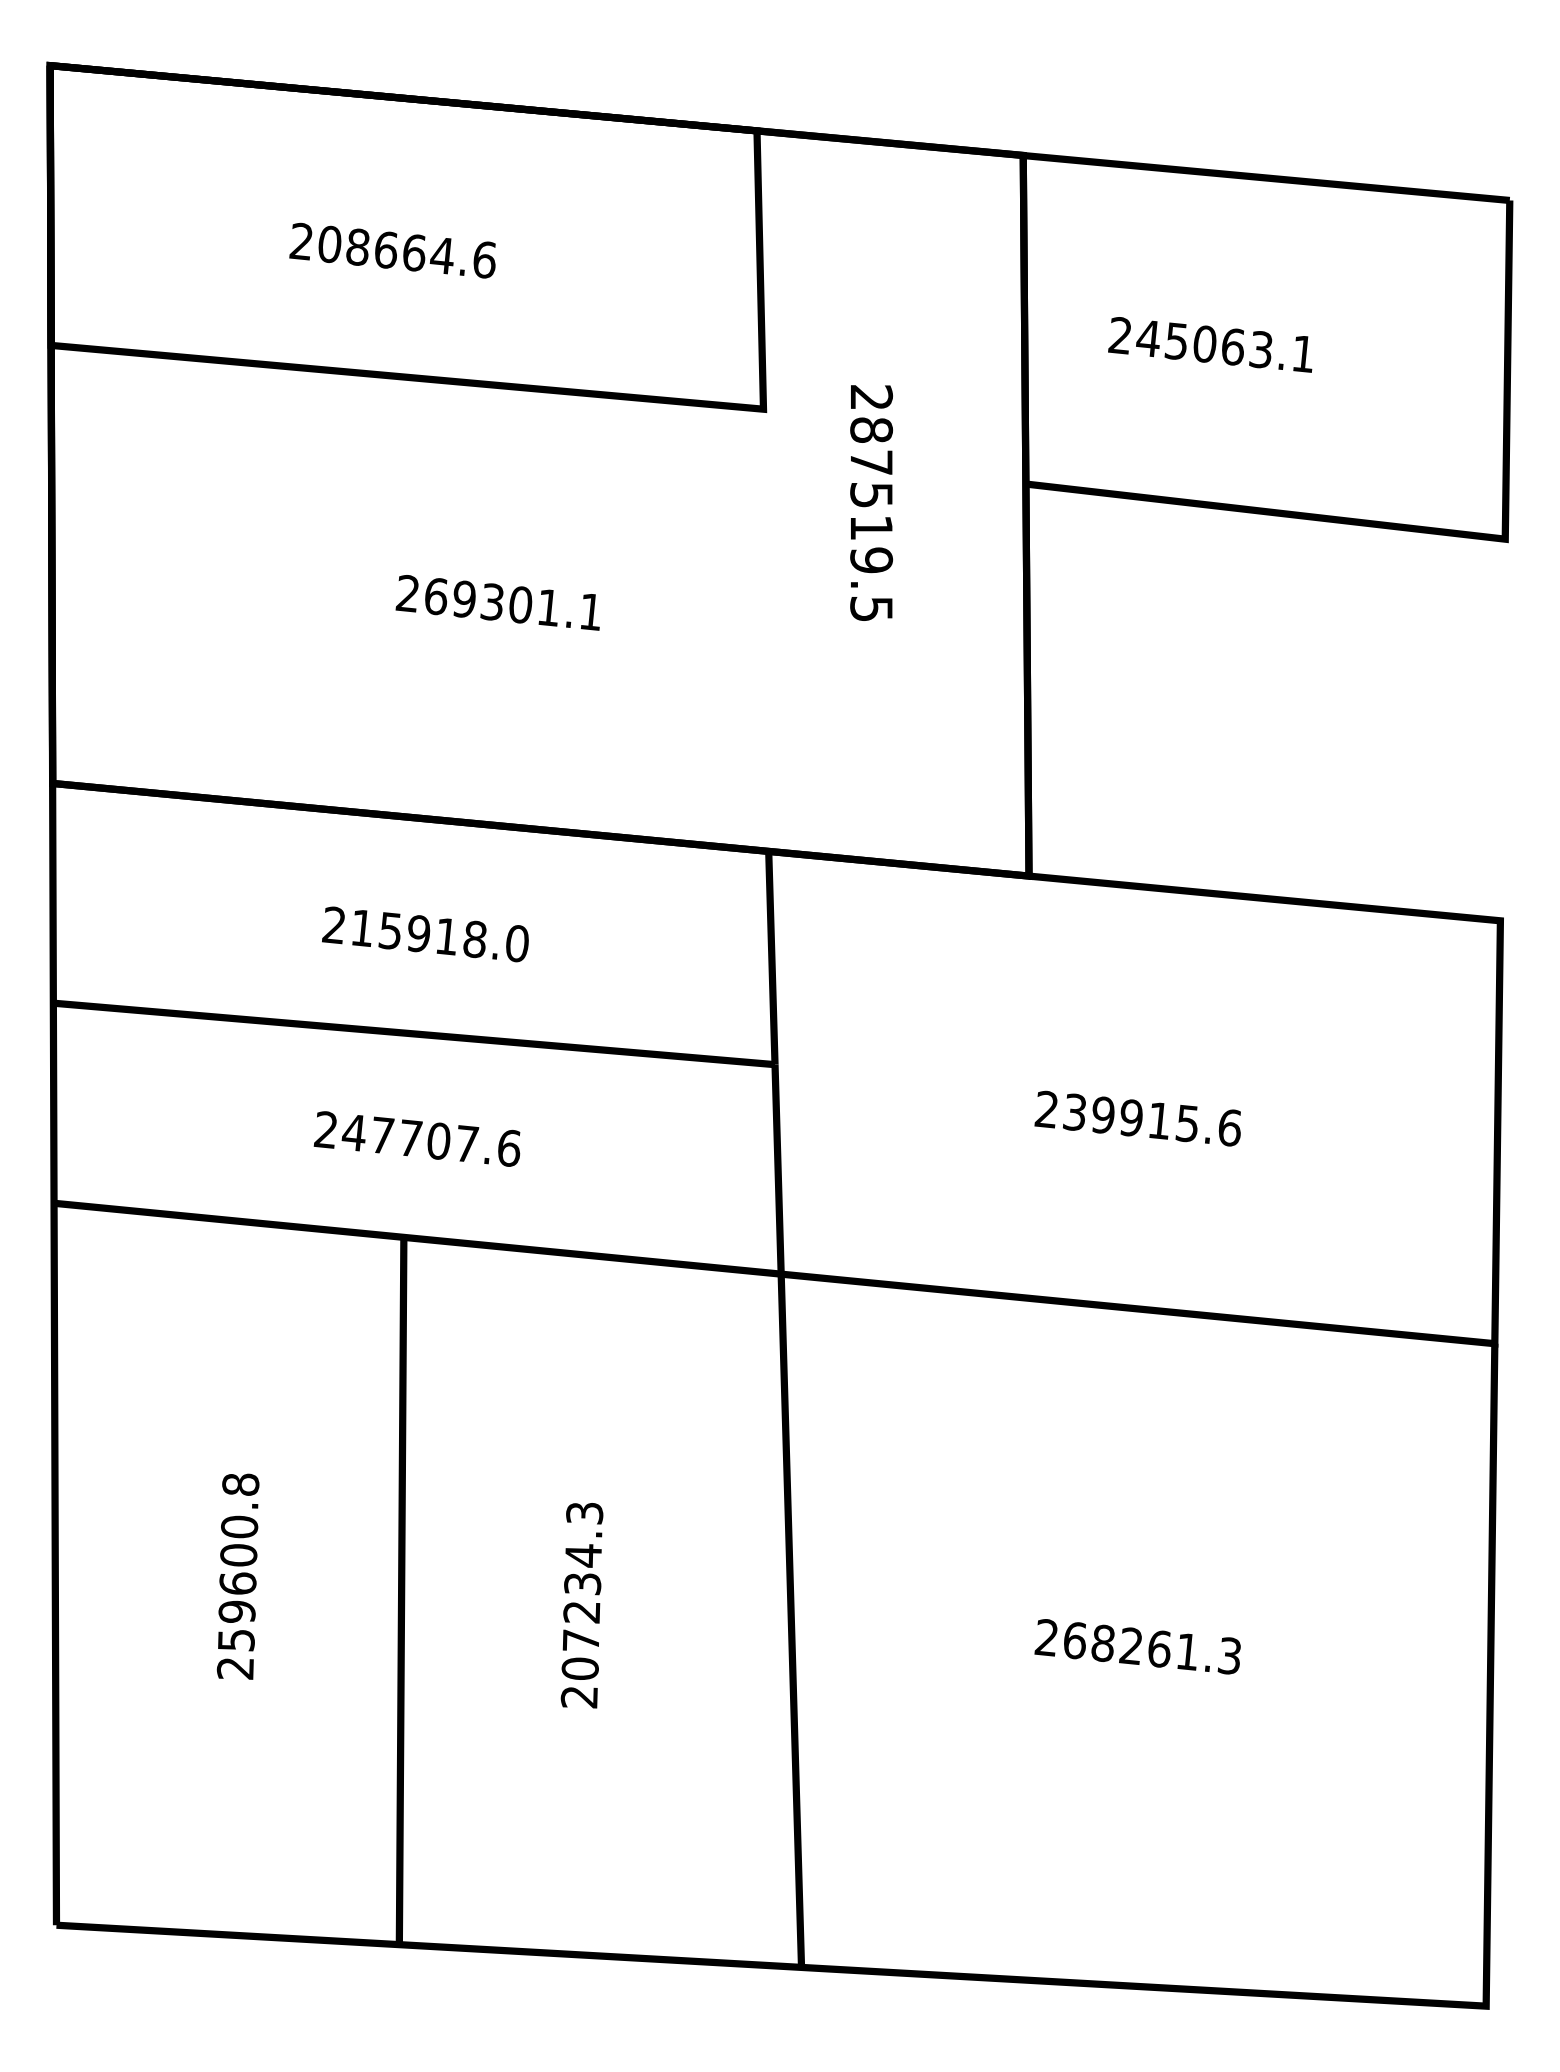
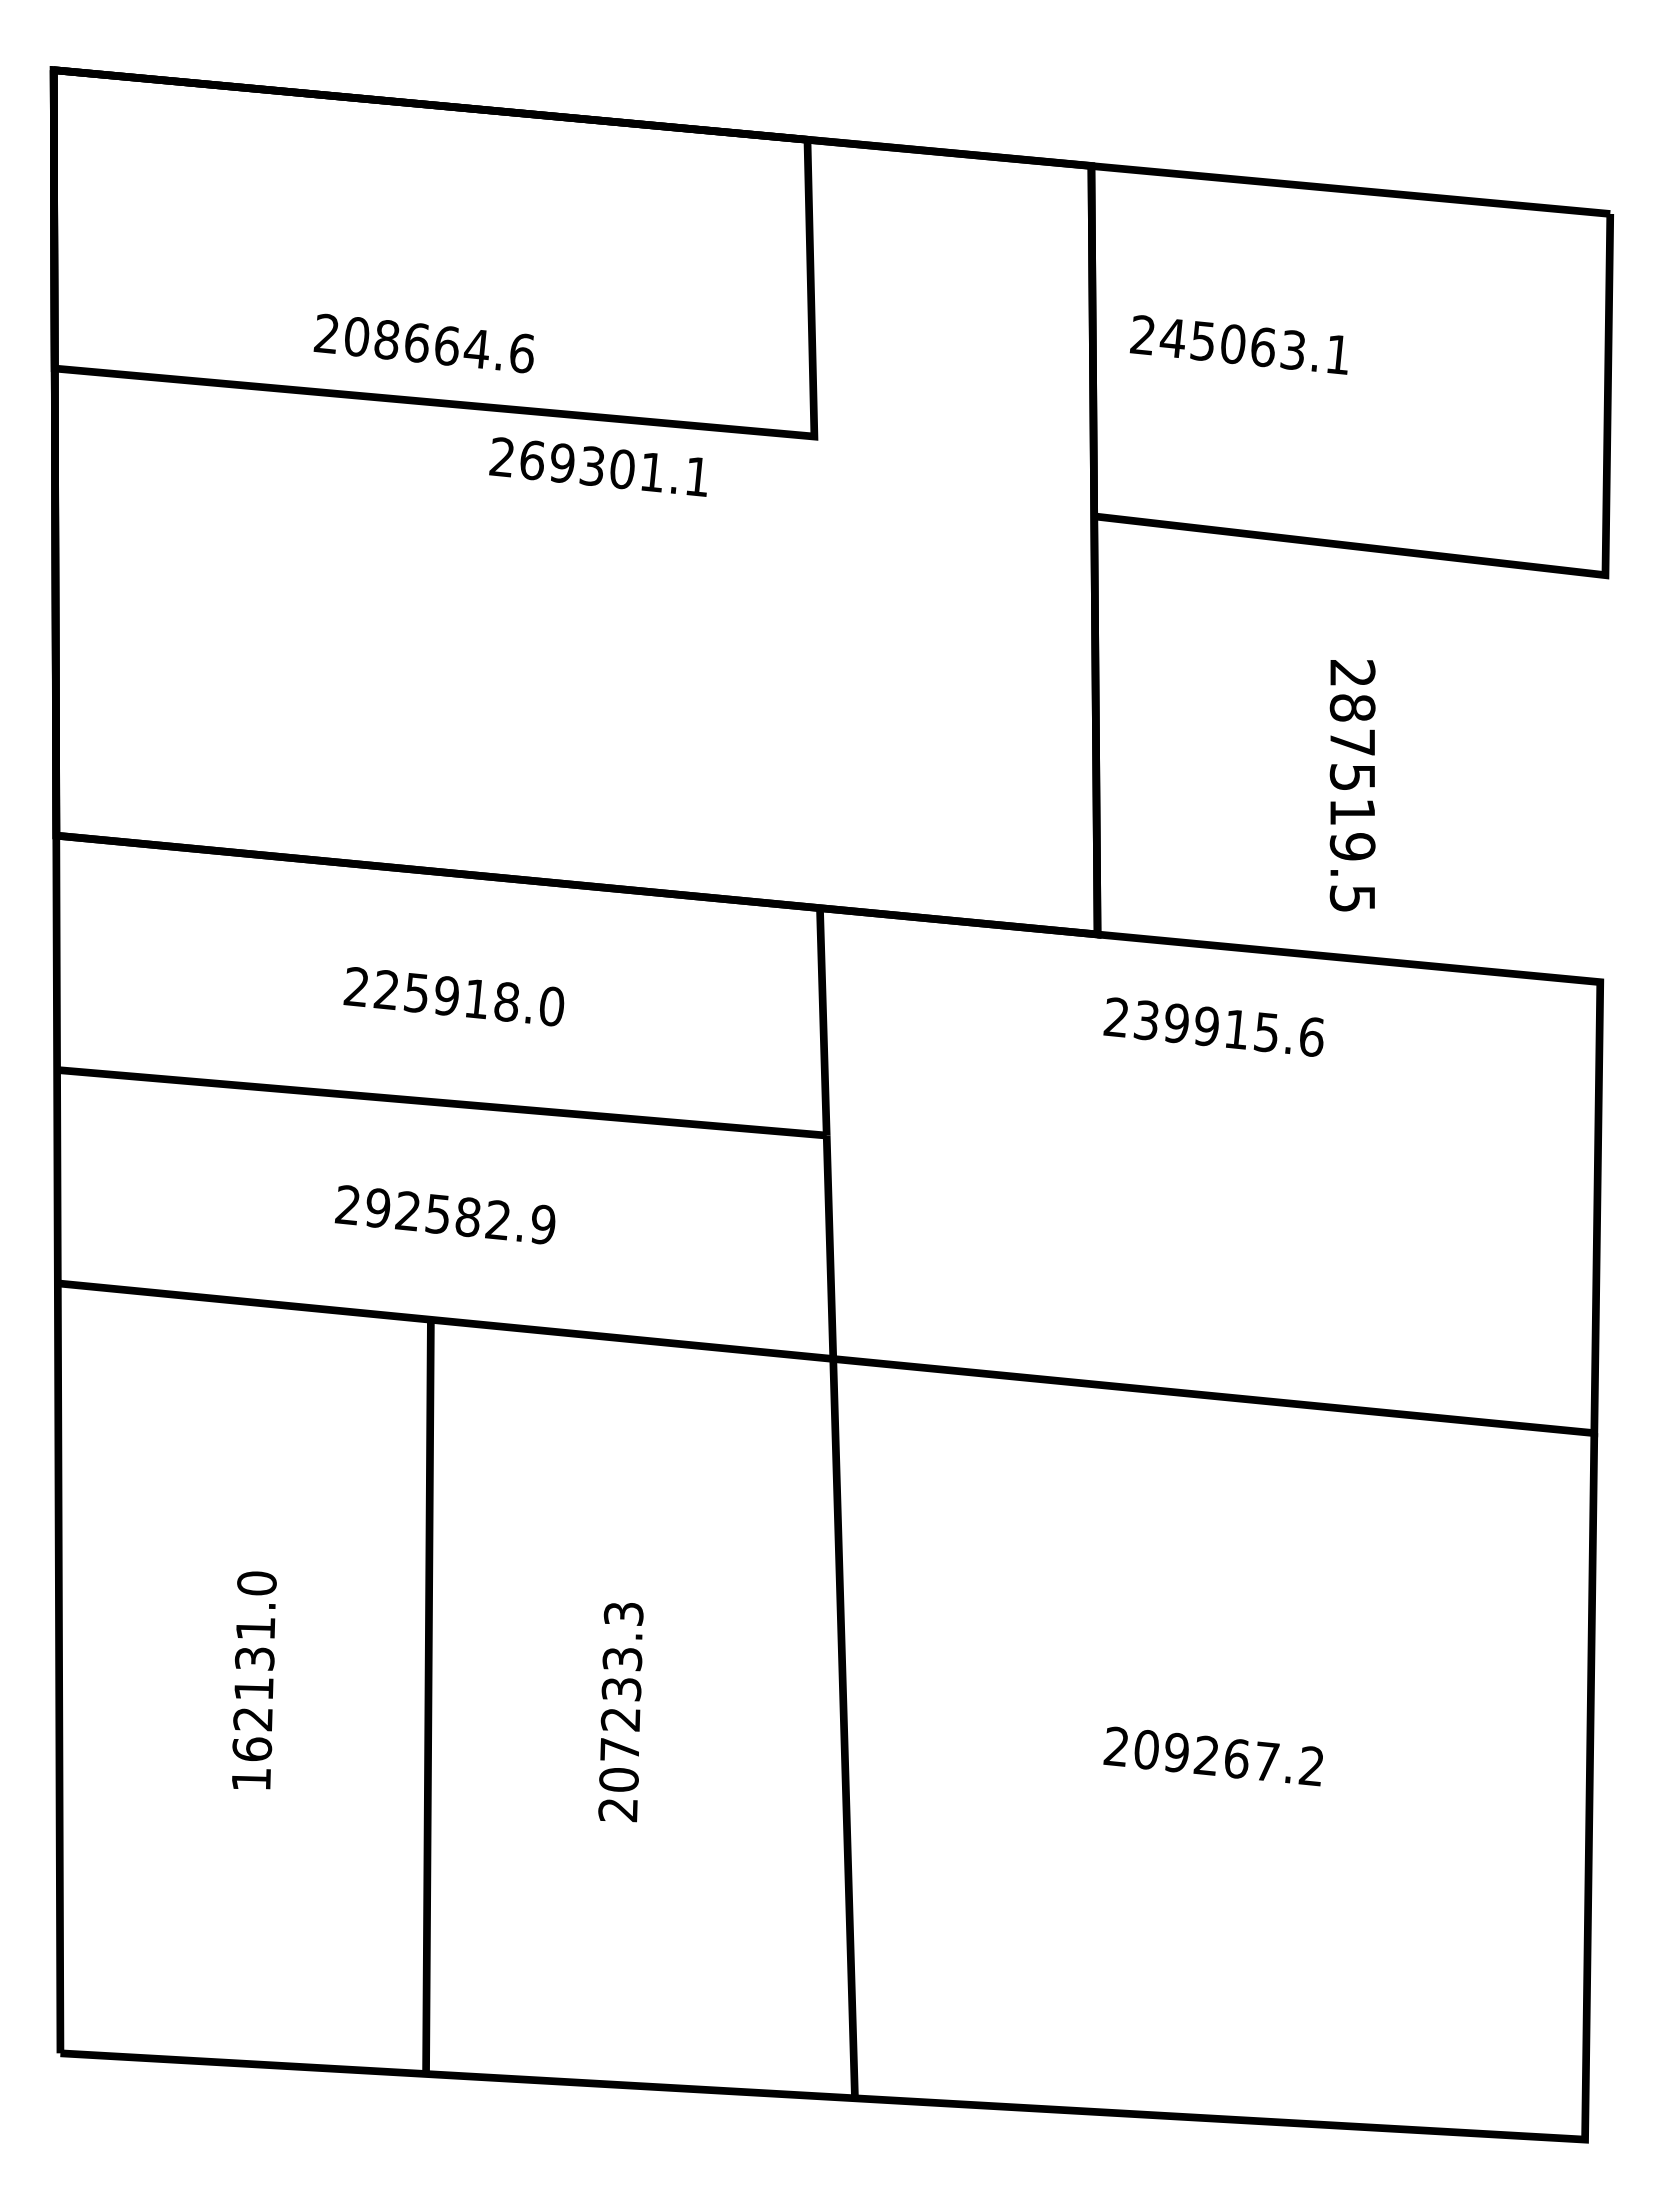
text: (392, 250) -> (423, 343), moved
text: (1209, 344) -> (1238, 344), moved
text: (871, 502) -> (1352, 785), moved
text: (497, 602) -> (597, 466), moved
text: (361, 927) -> (385, 989), 215918.0 -> 225918.0
text: (1137, 1118) -> (1213, 1026), moved
text: (430, 1140) -> (459, 1216), 247707.6 -> 292582.9
text: (583, 1555) -> (622, 1659), 207234.3 -> 207233.3
text: (237, 1576) -> (253, 1681), 259600.8 -> 162131.0
text: (1151, 1647) -> (1228, 1757), 268261.3 -> 209267.2

